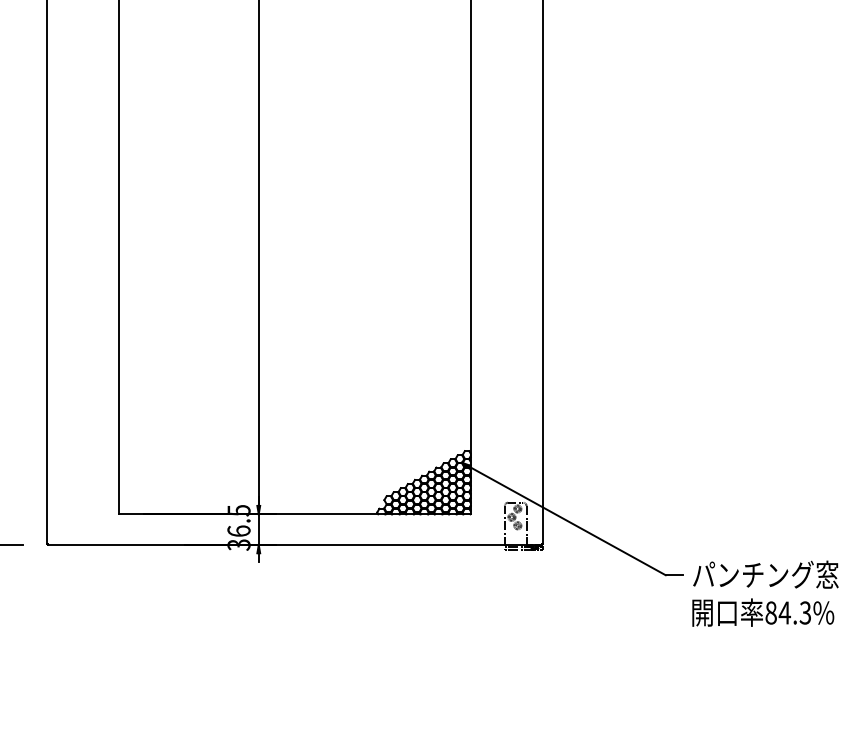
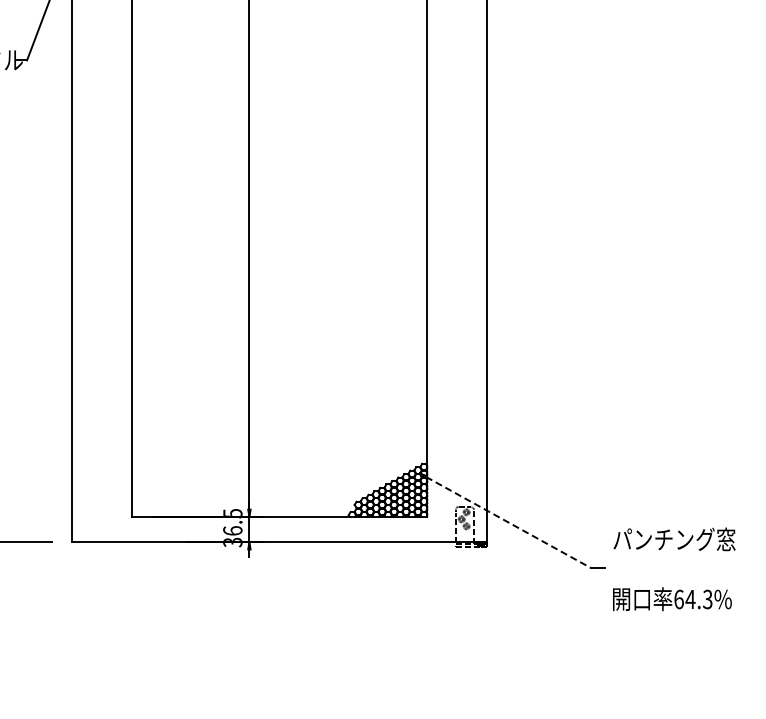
line: (567, 521) -> (508, 522), solid -> dashed
text: (765, 574) -> (674, 539), moved
text: (770, 612) -> (678, 599), 84.3%%% -> 64.3%%%

